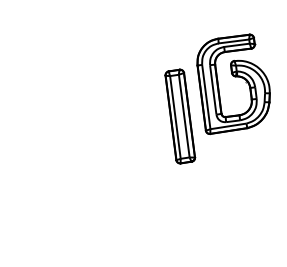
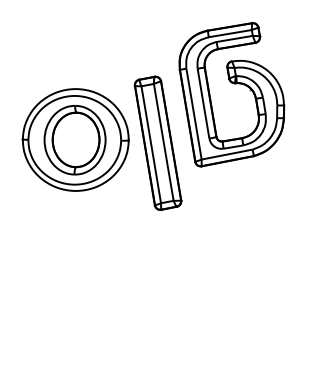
part: (122, 111) -> (75, 139), added

